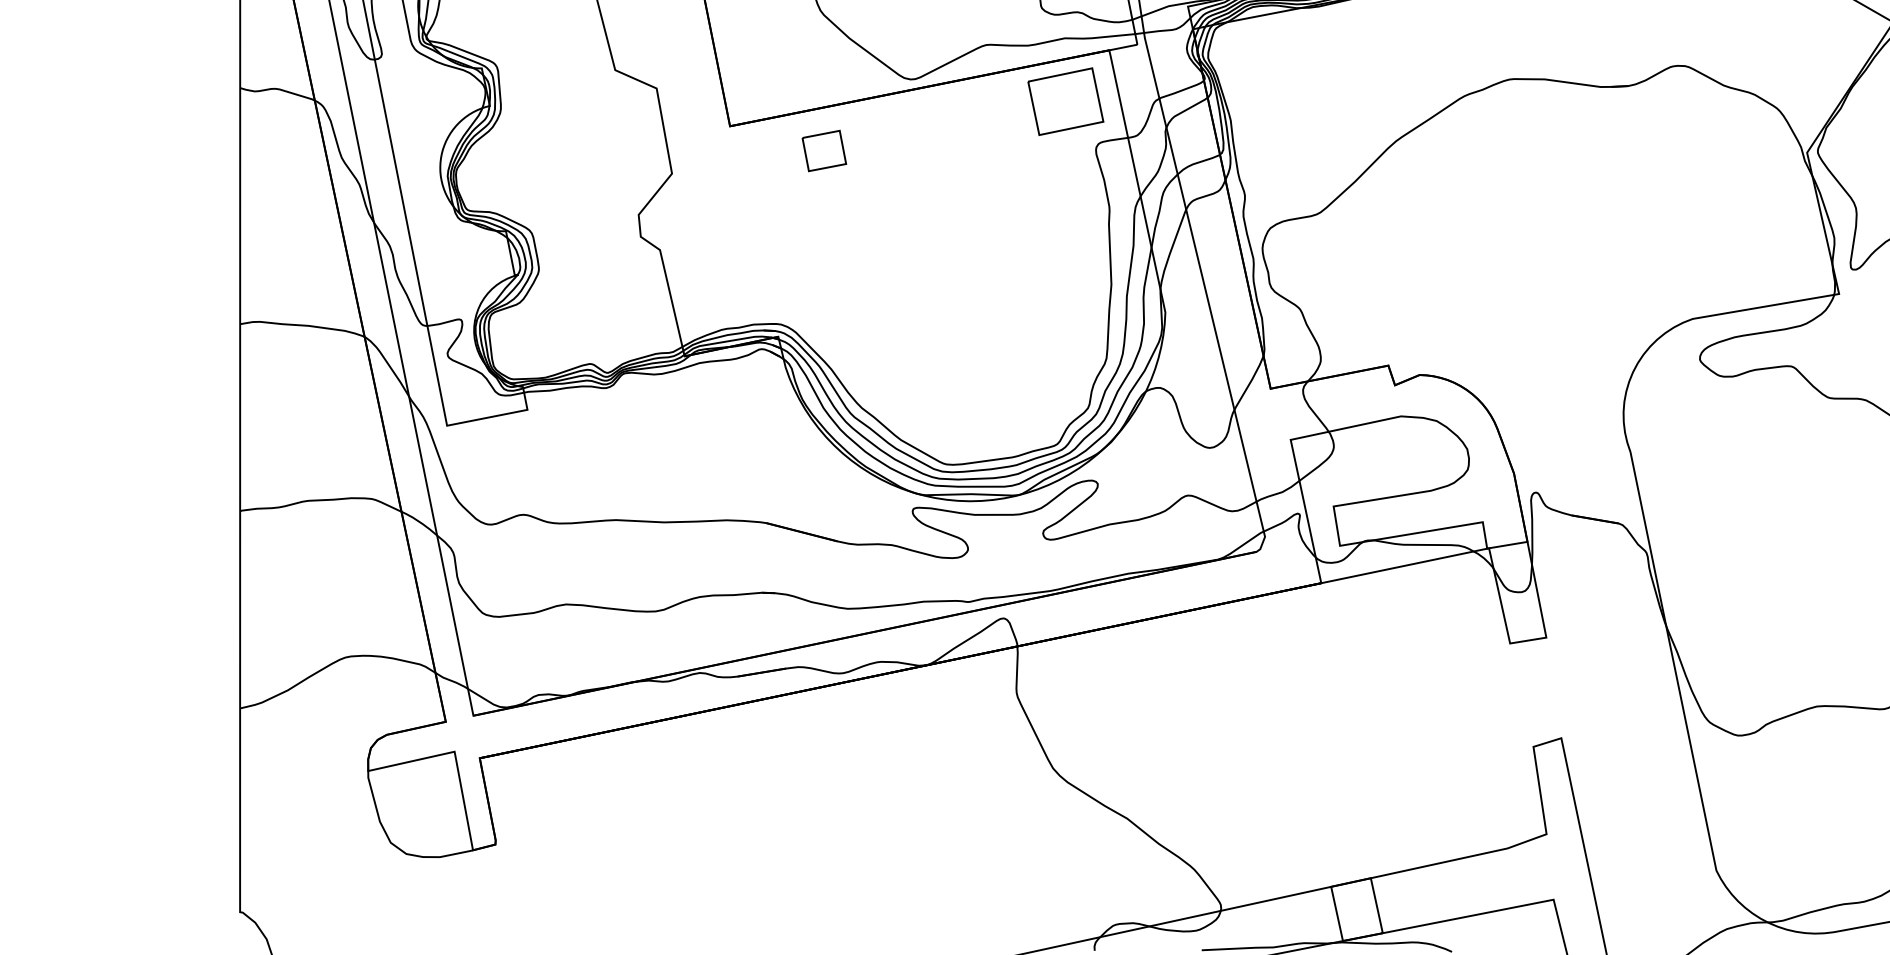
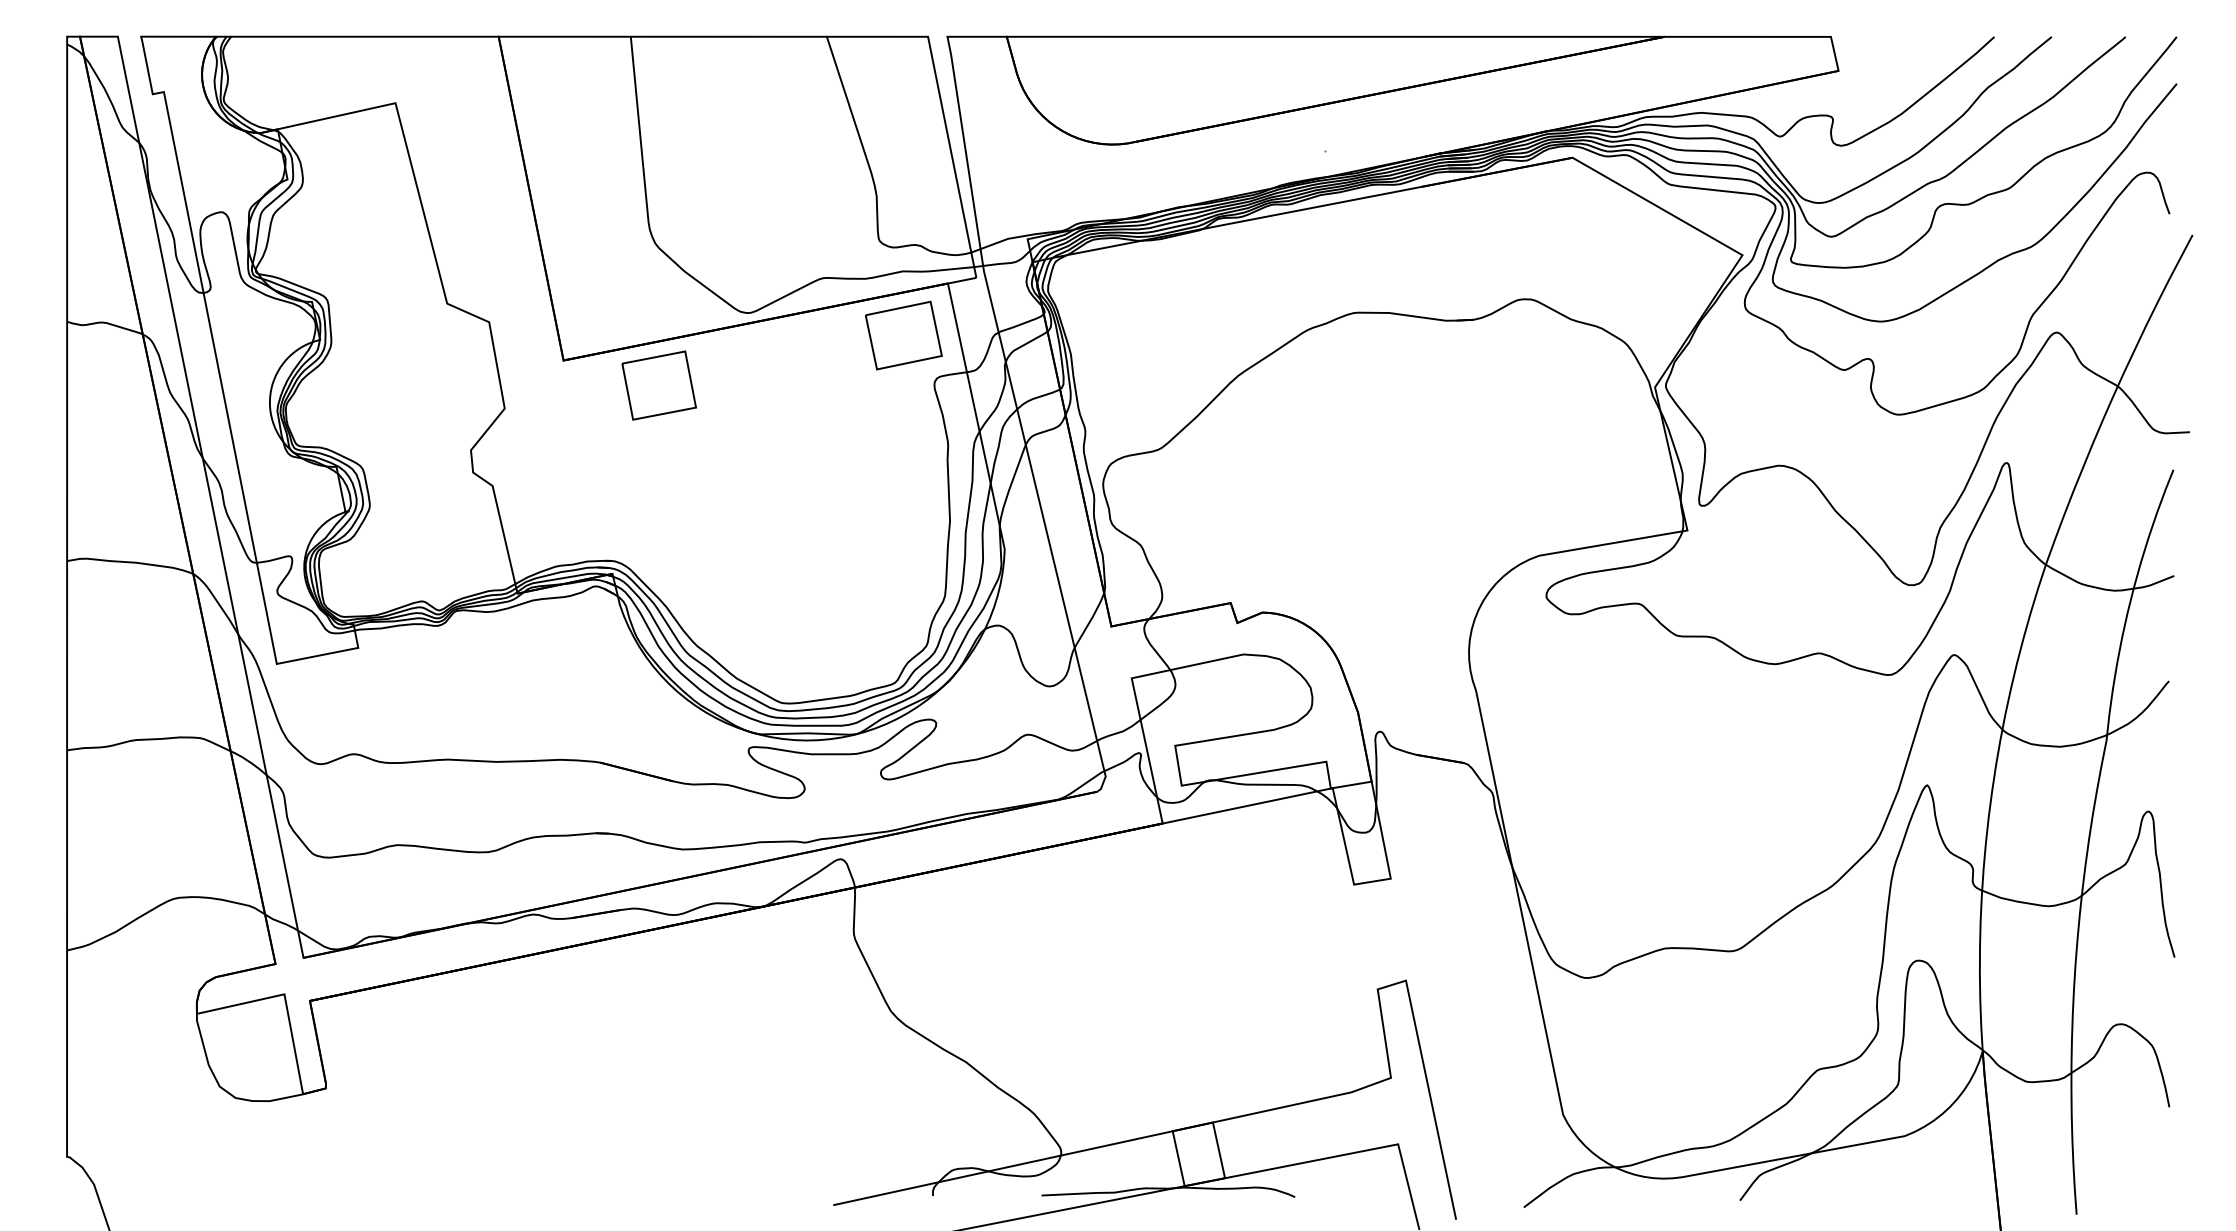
part: (823, 150) -> (658, 385), size x1.67

